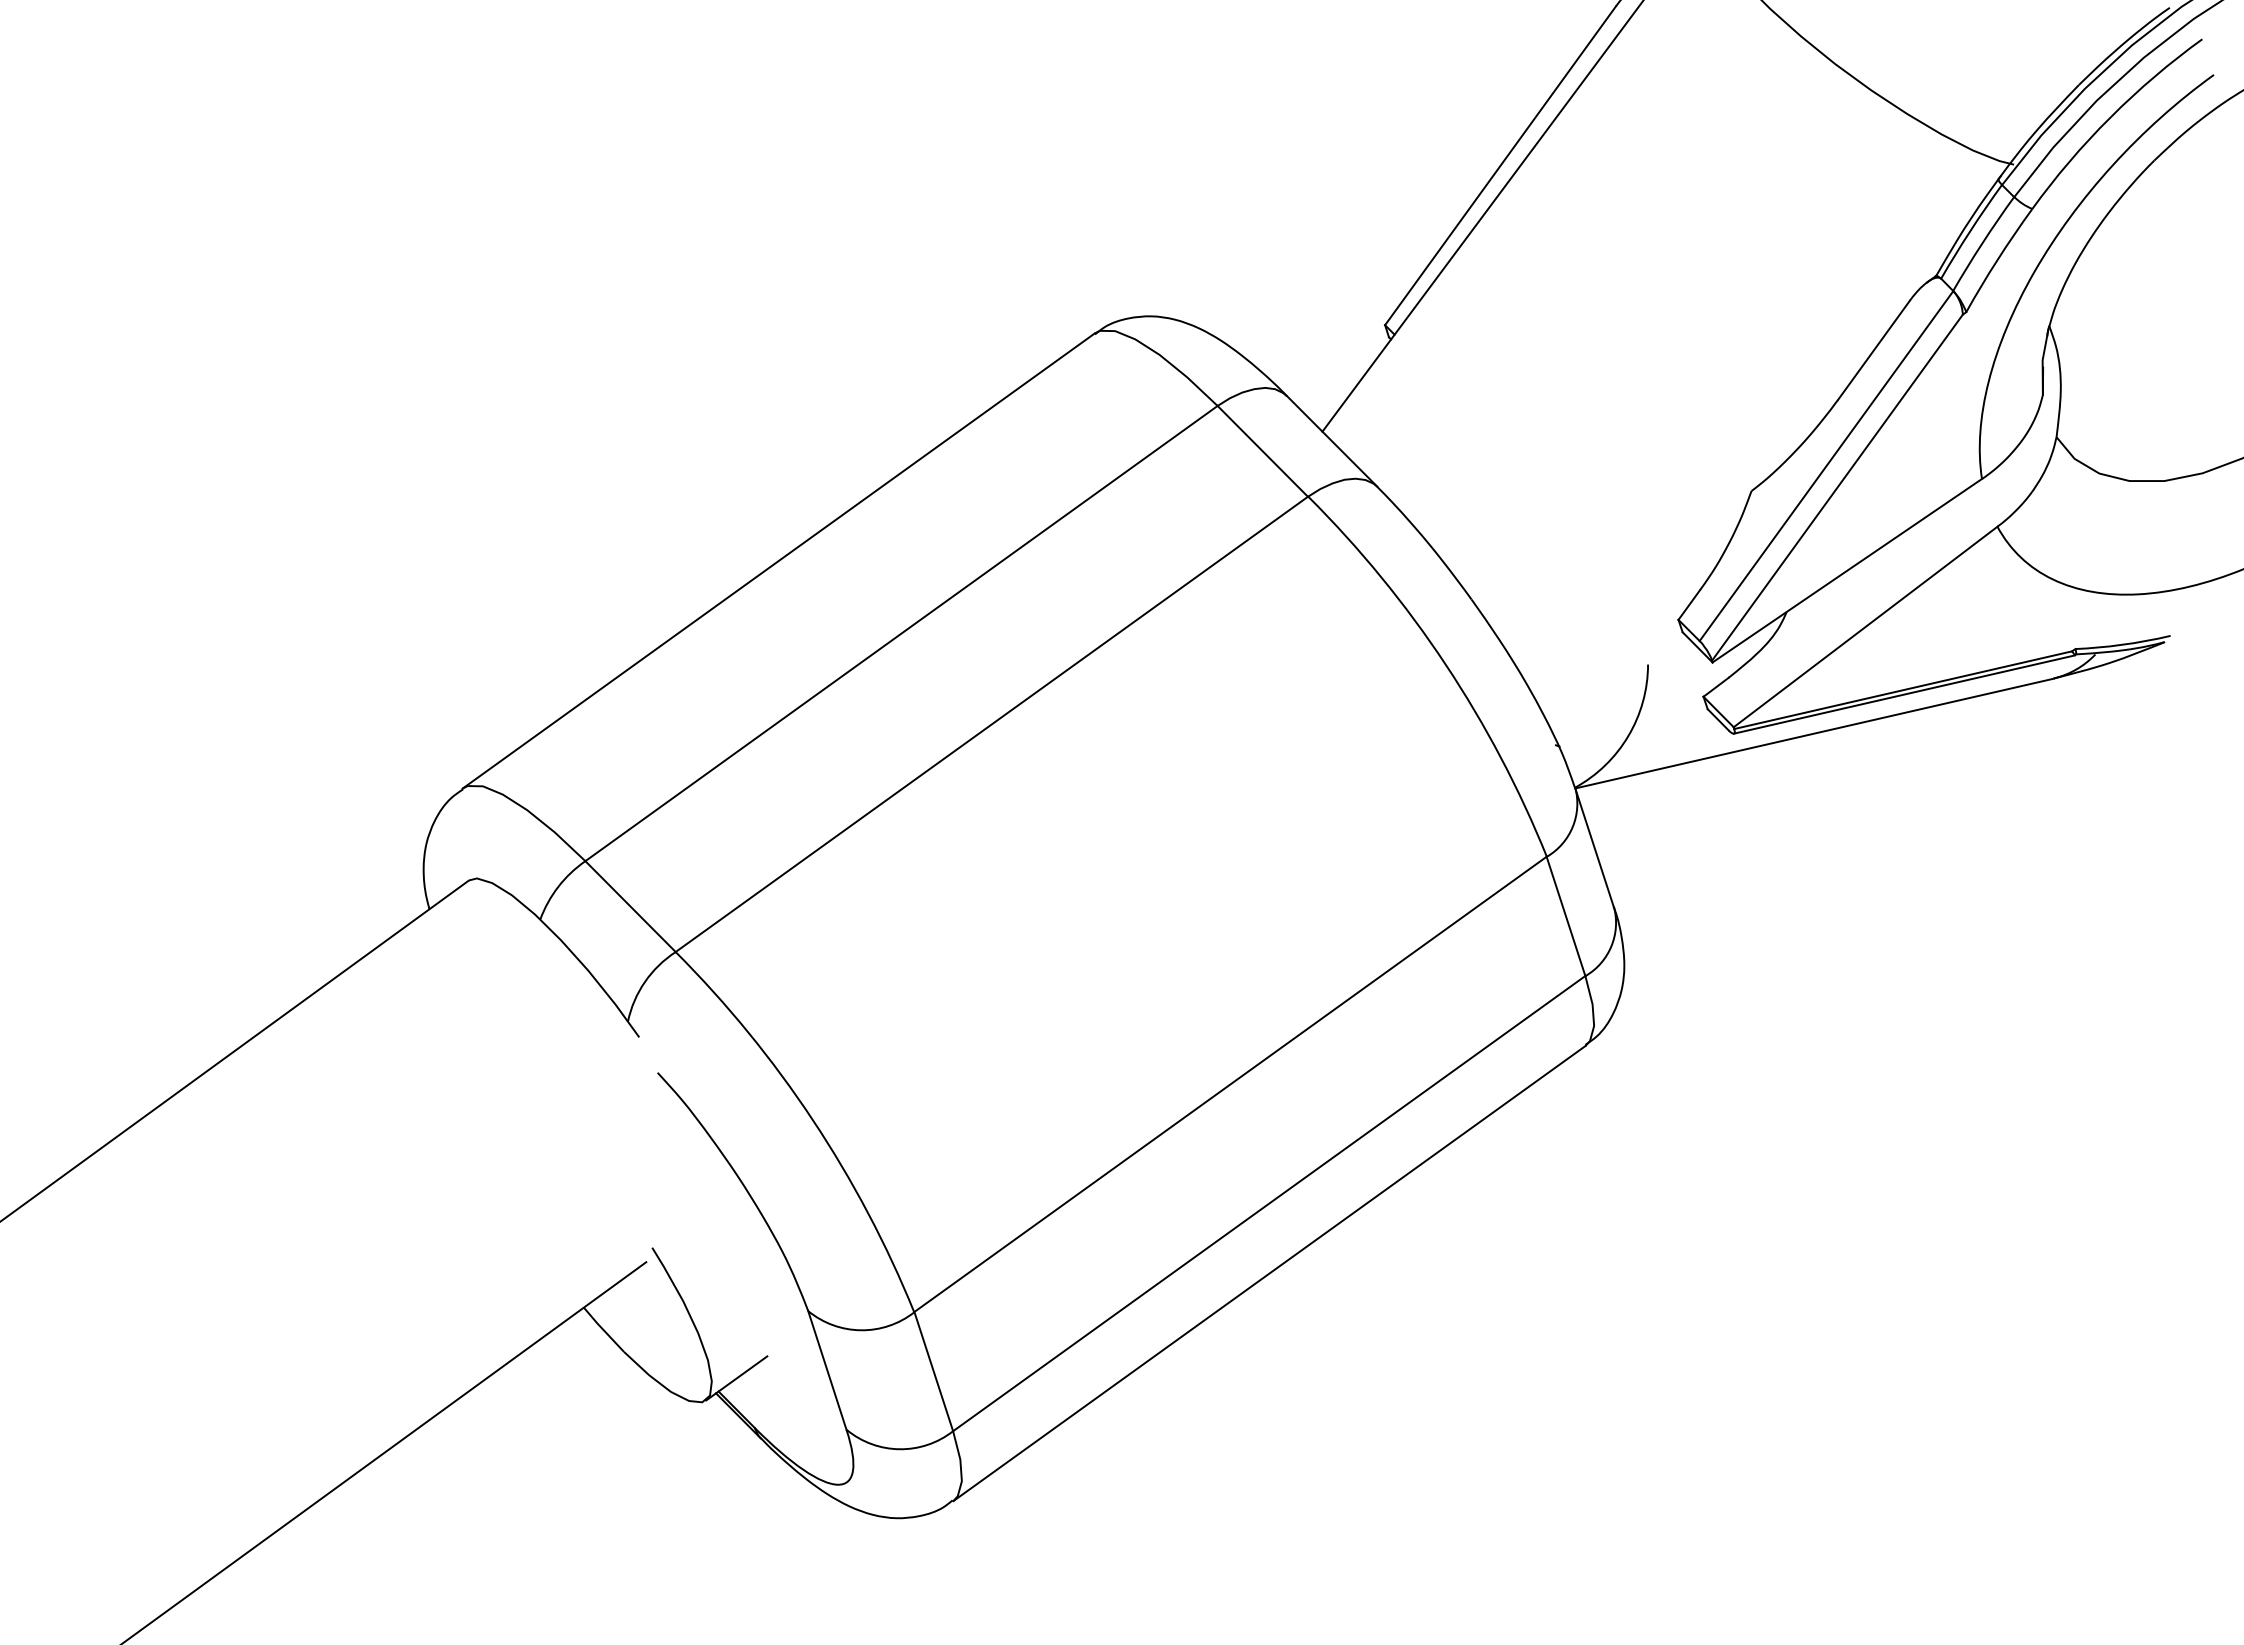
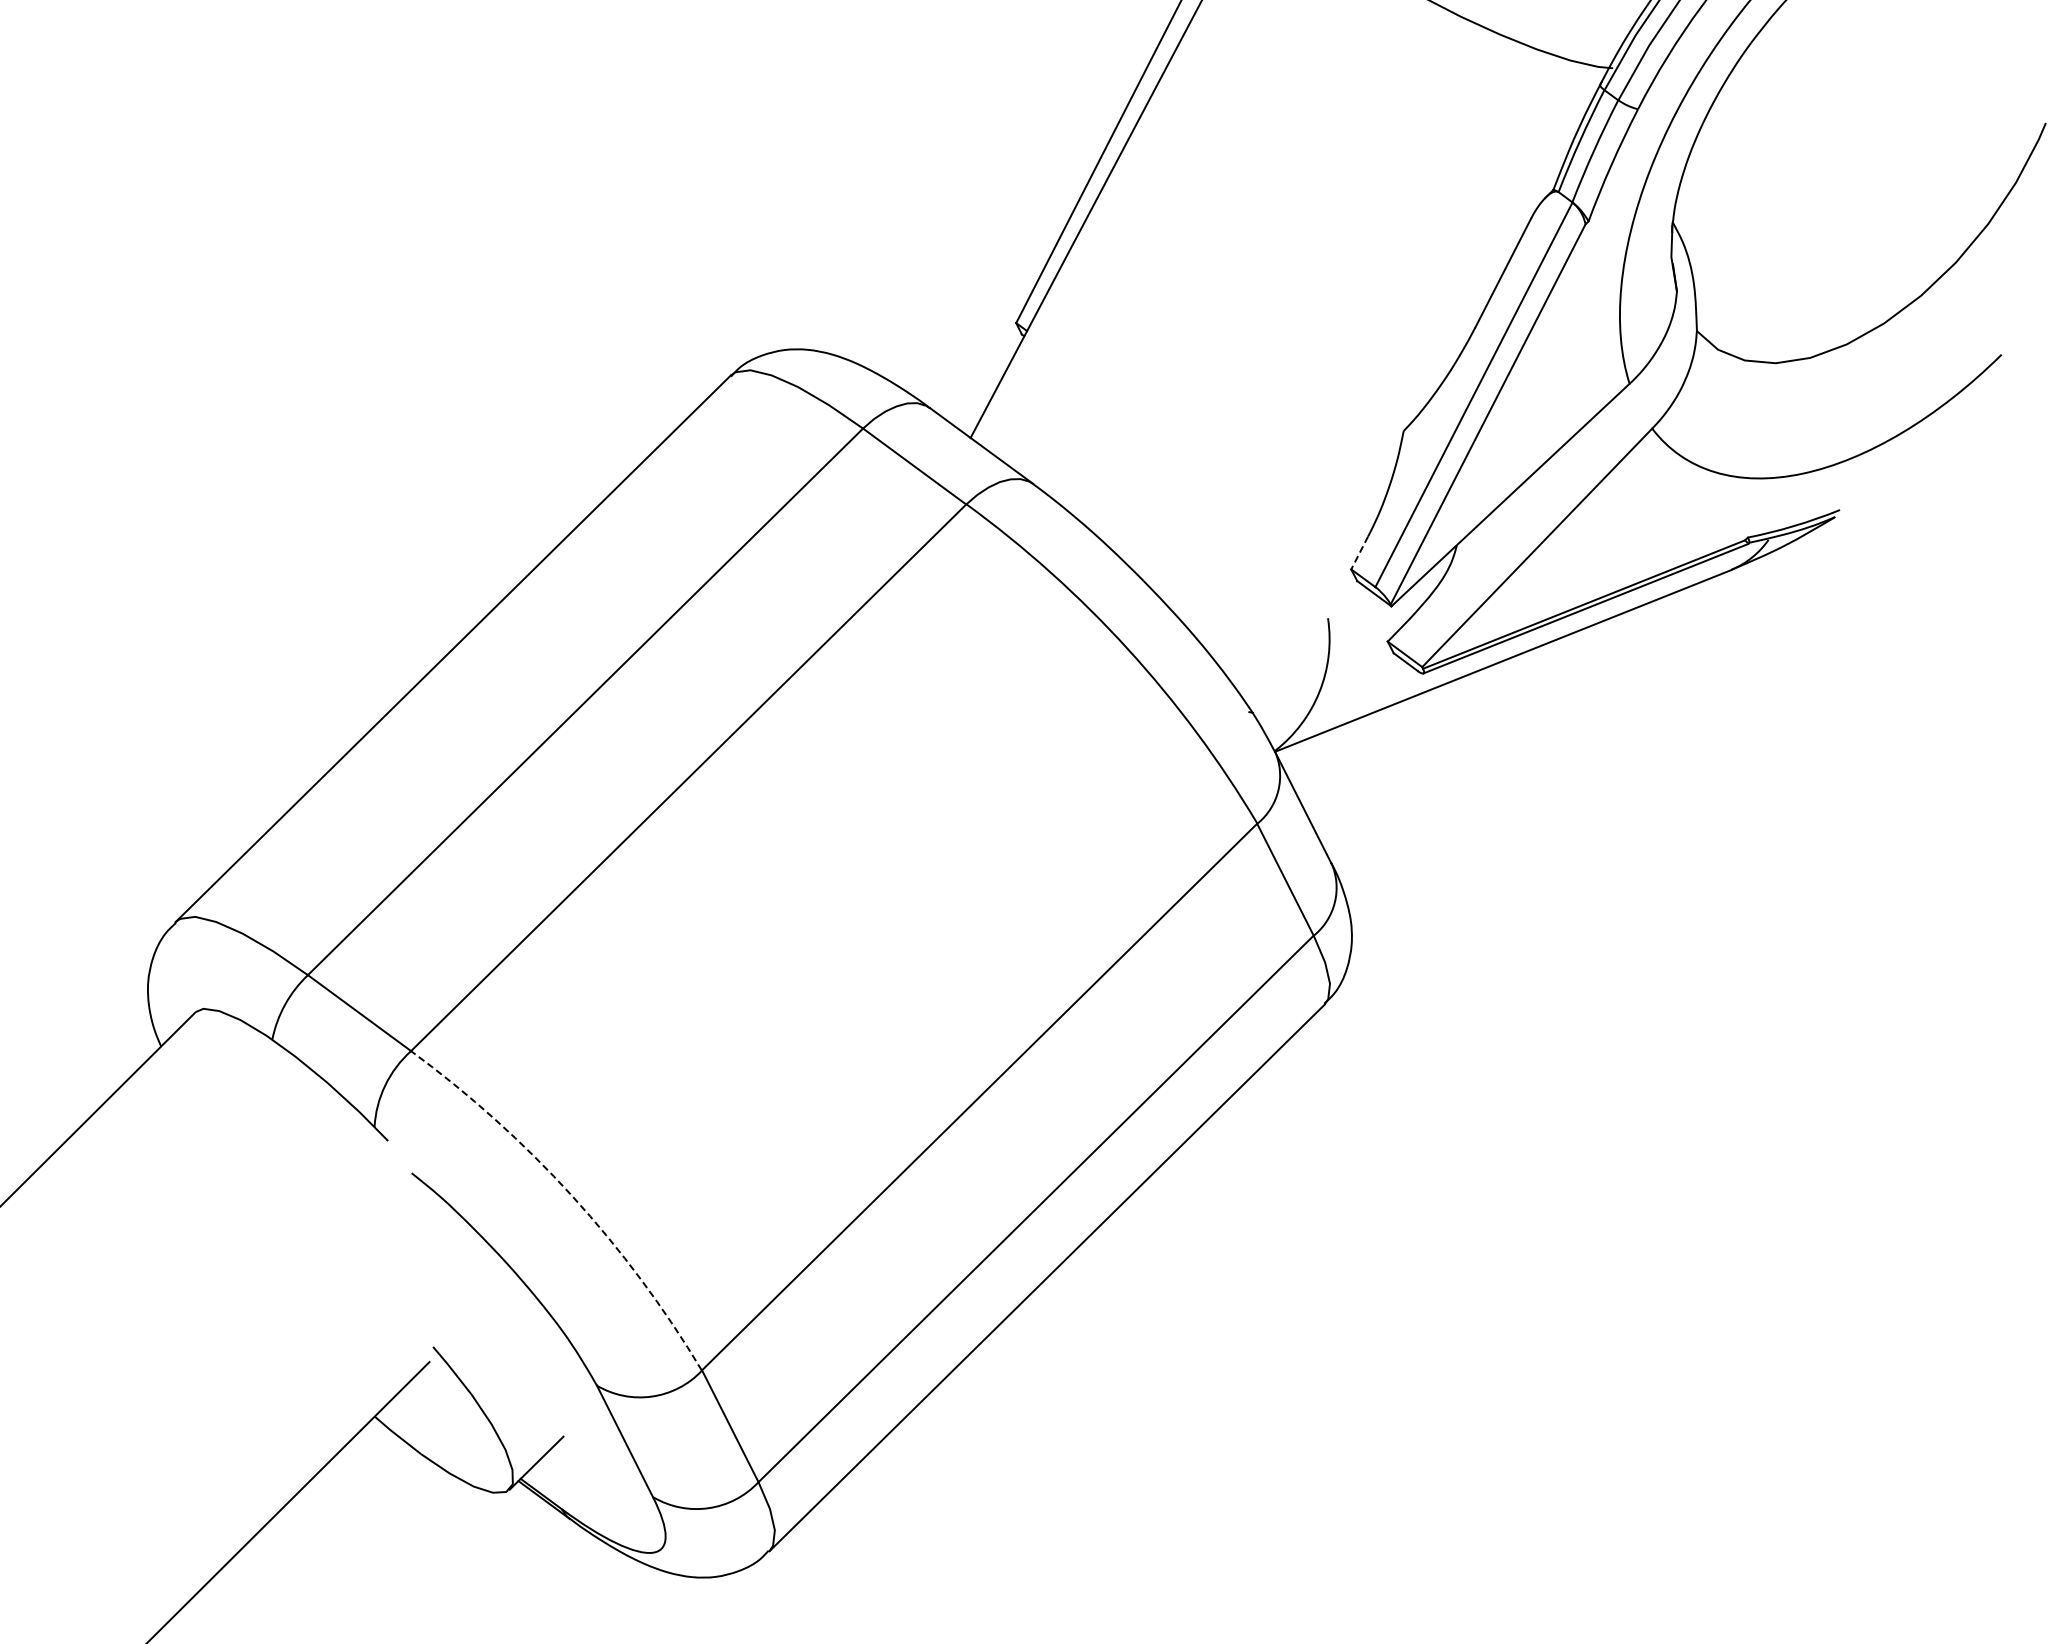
line: (1689, 605) -> (1359, 553), solid -> dashed
arc: (812, 1120) -> (572, 1196), solid -> dashed

